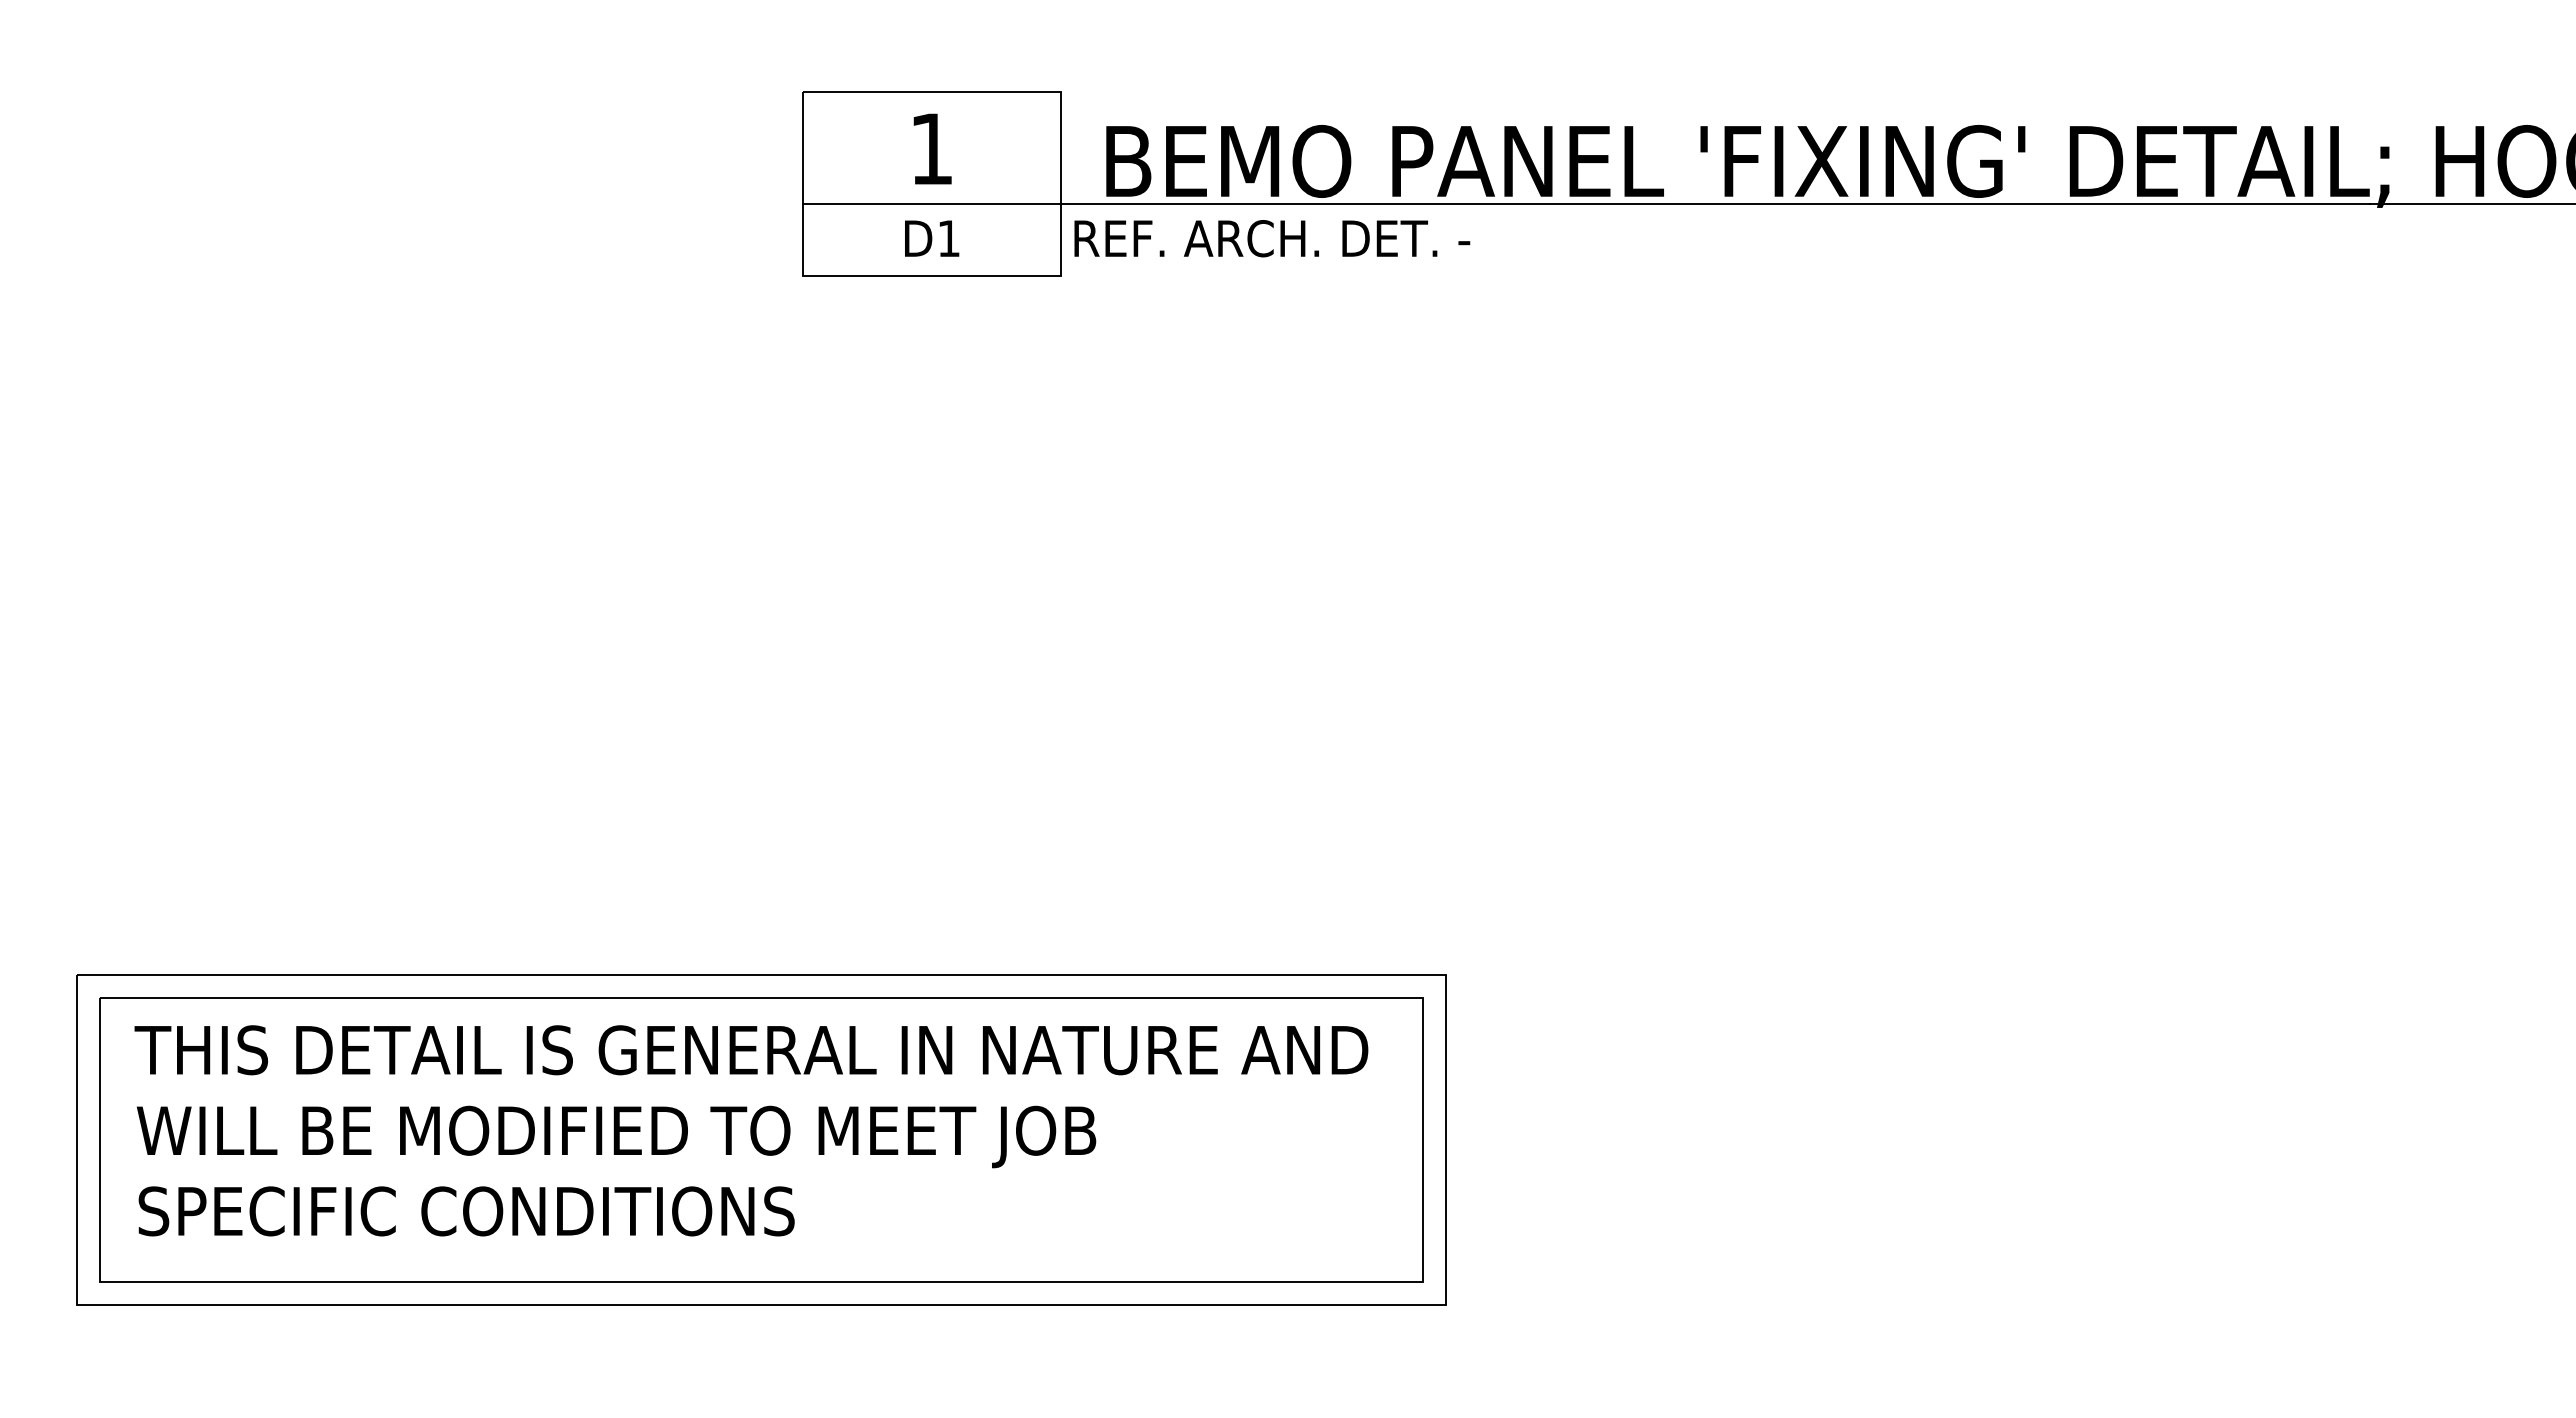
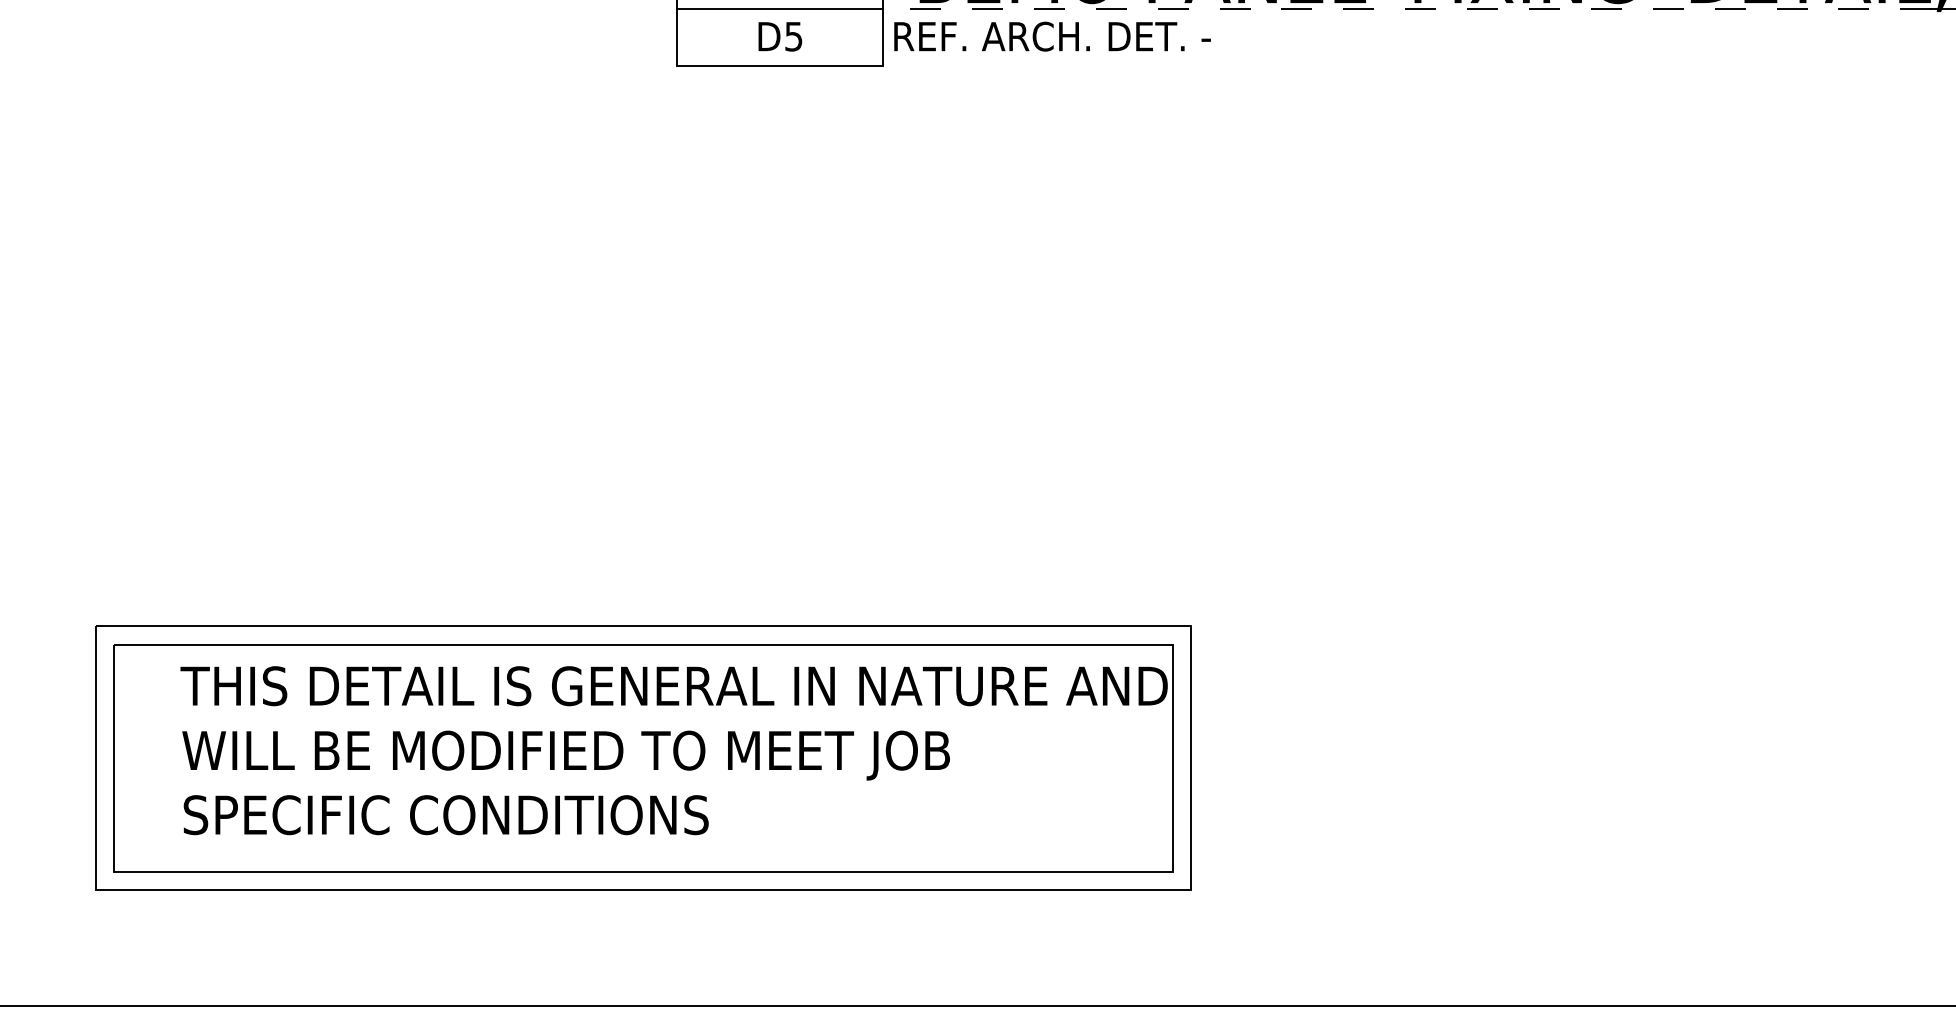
line: (1715, 204) -> (1407, 9), solid -> dashed
text: (948, 238) -> (793, 36), D1 -> D5
text: (751, 1130) -> (674, 750), moved

